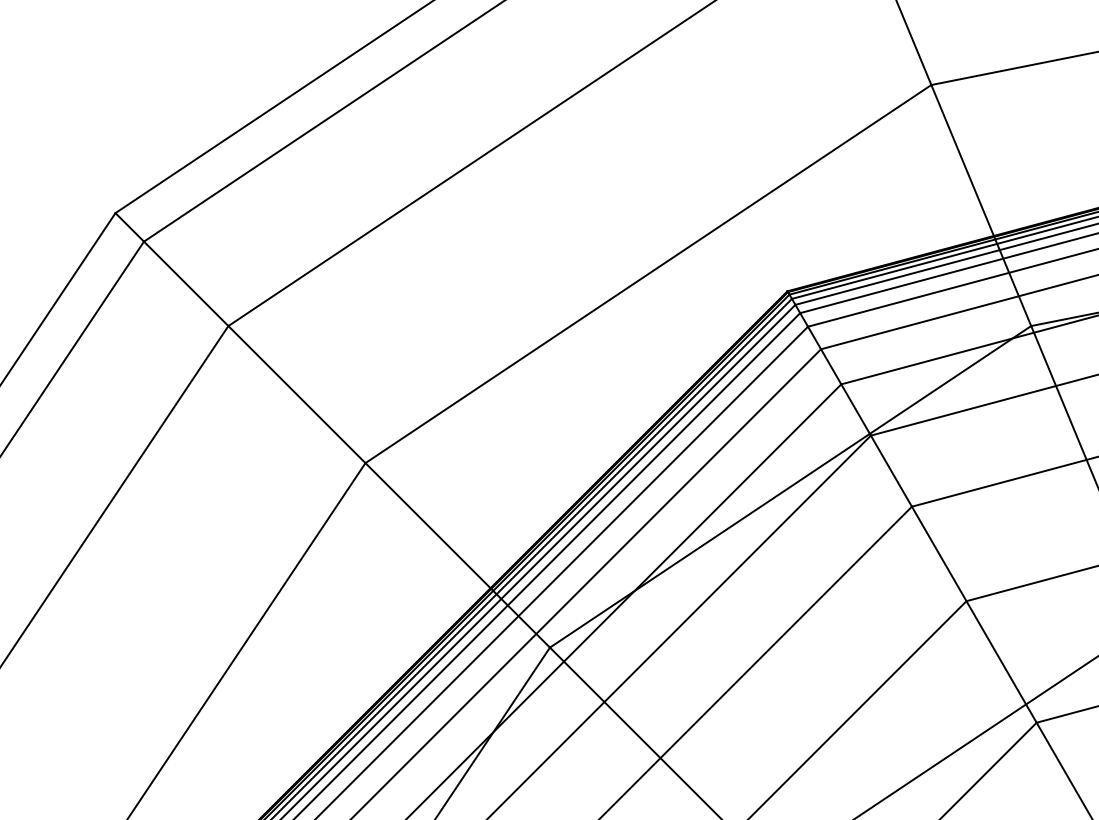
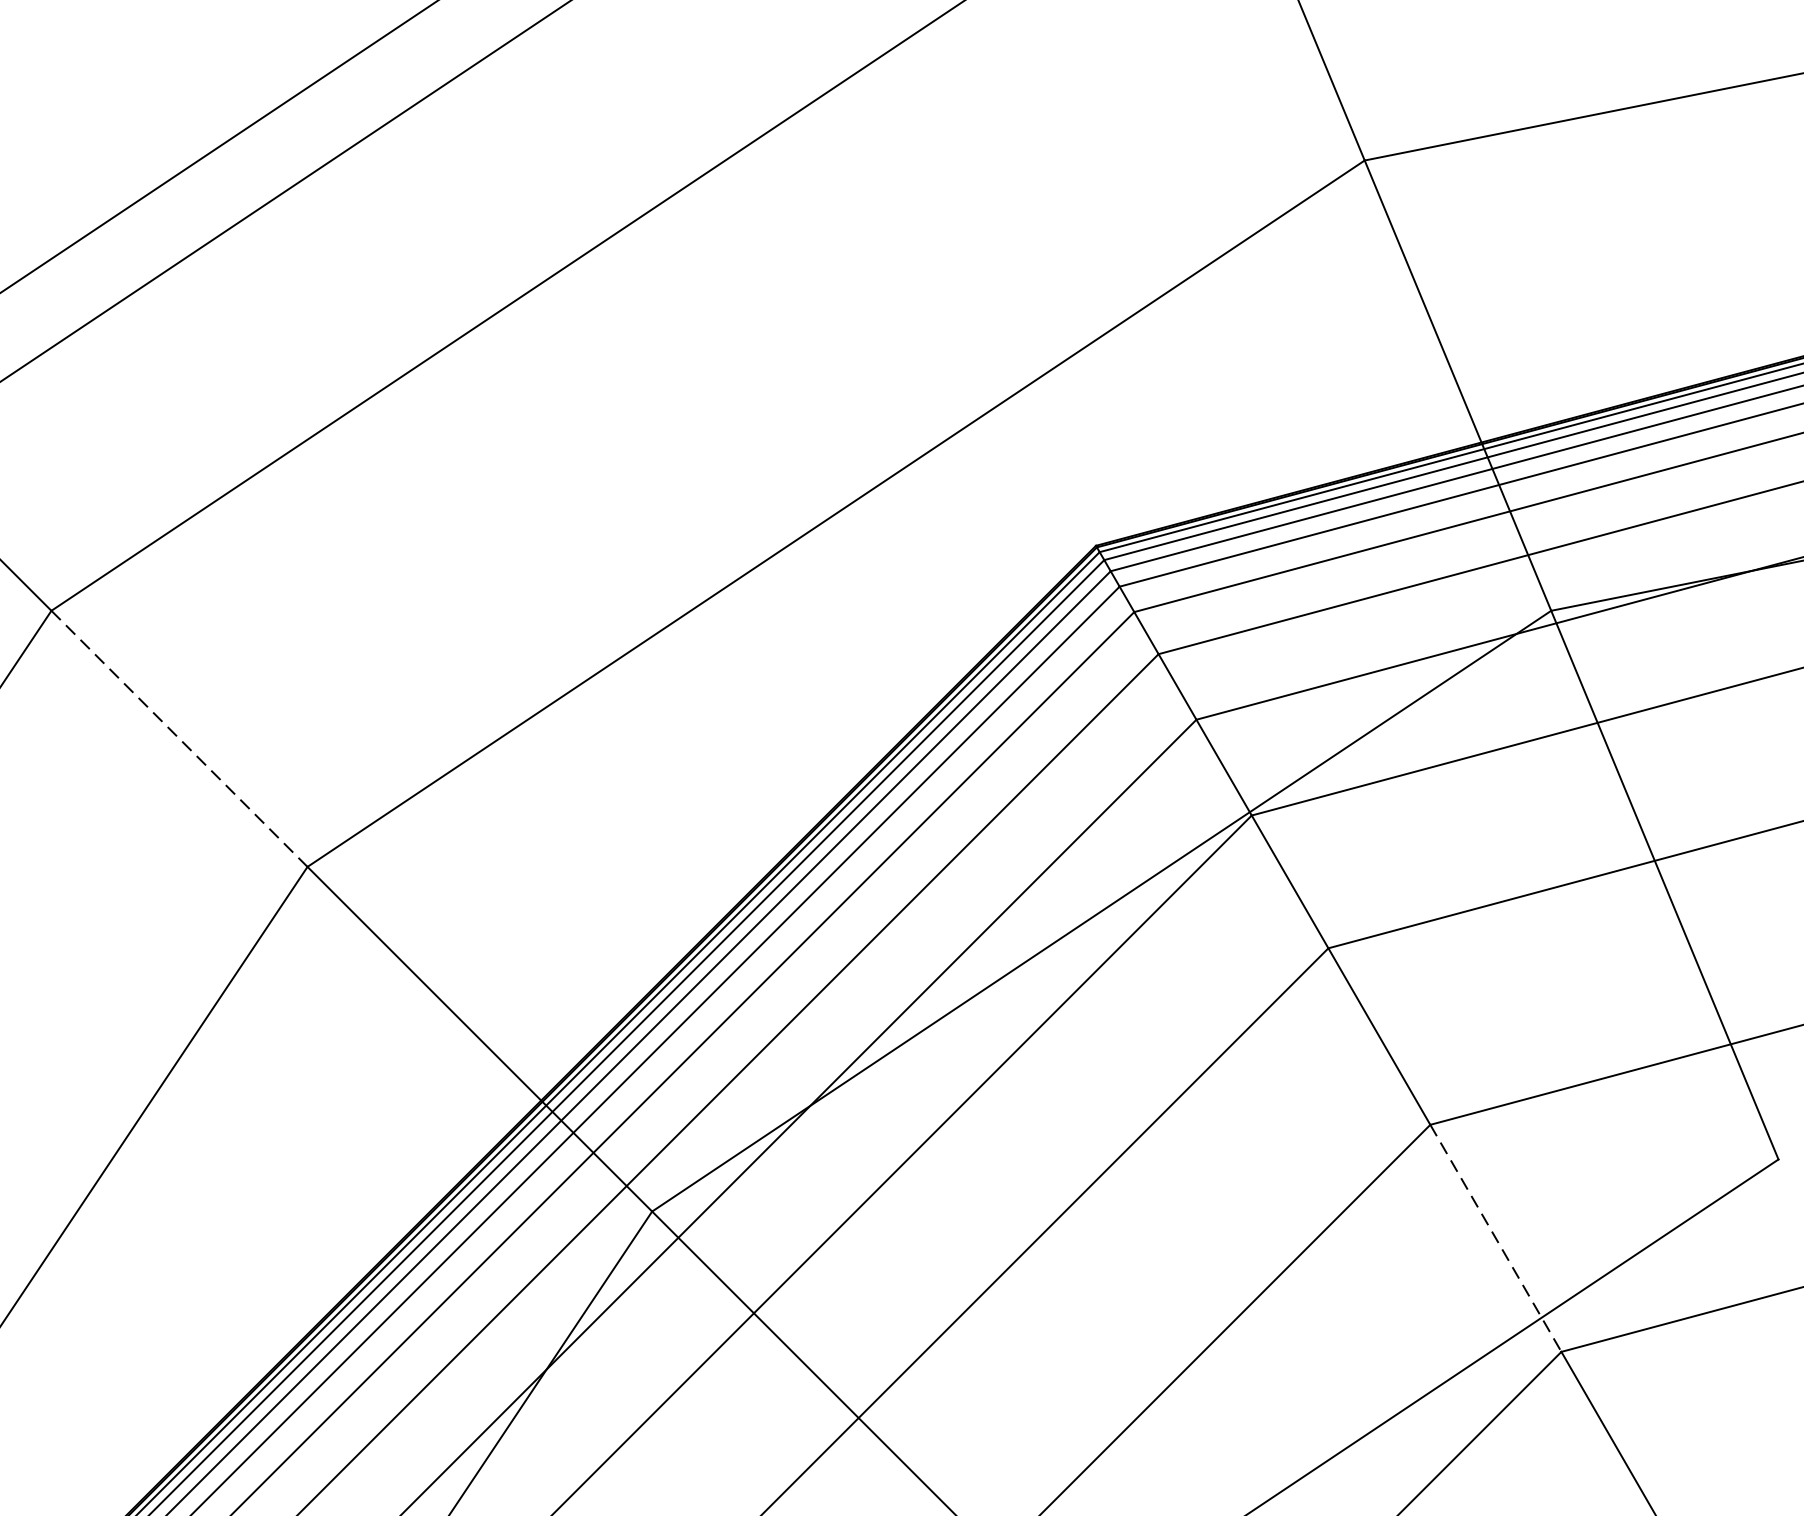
line: (296, 394) -> (178, 738), solid -> dashed
line: (1001, 662) -> (1495, 1239), solid -> dashed

